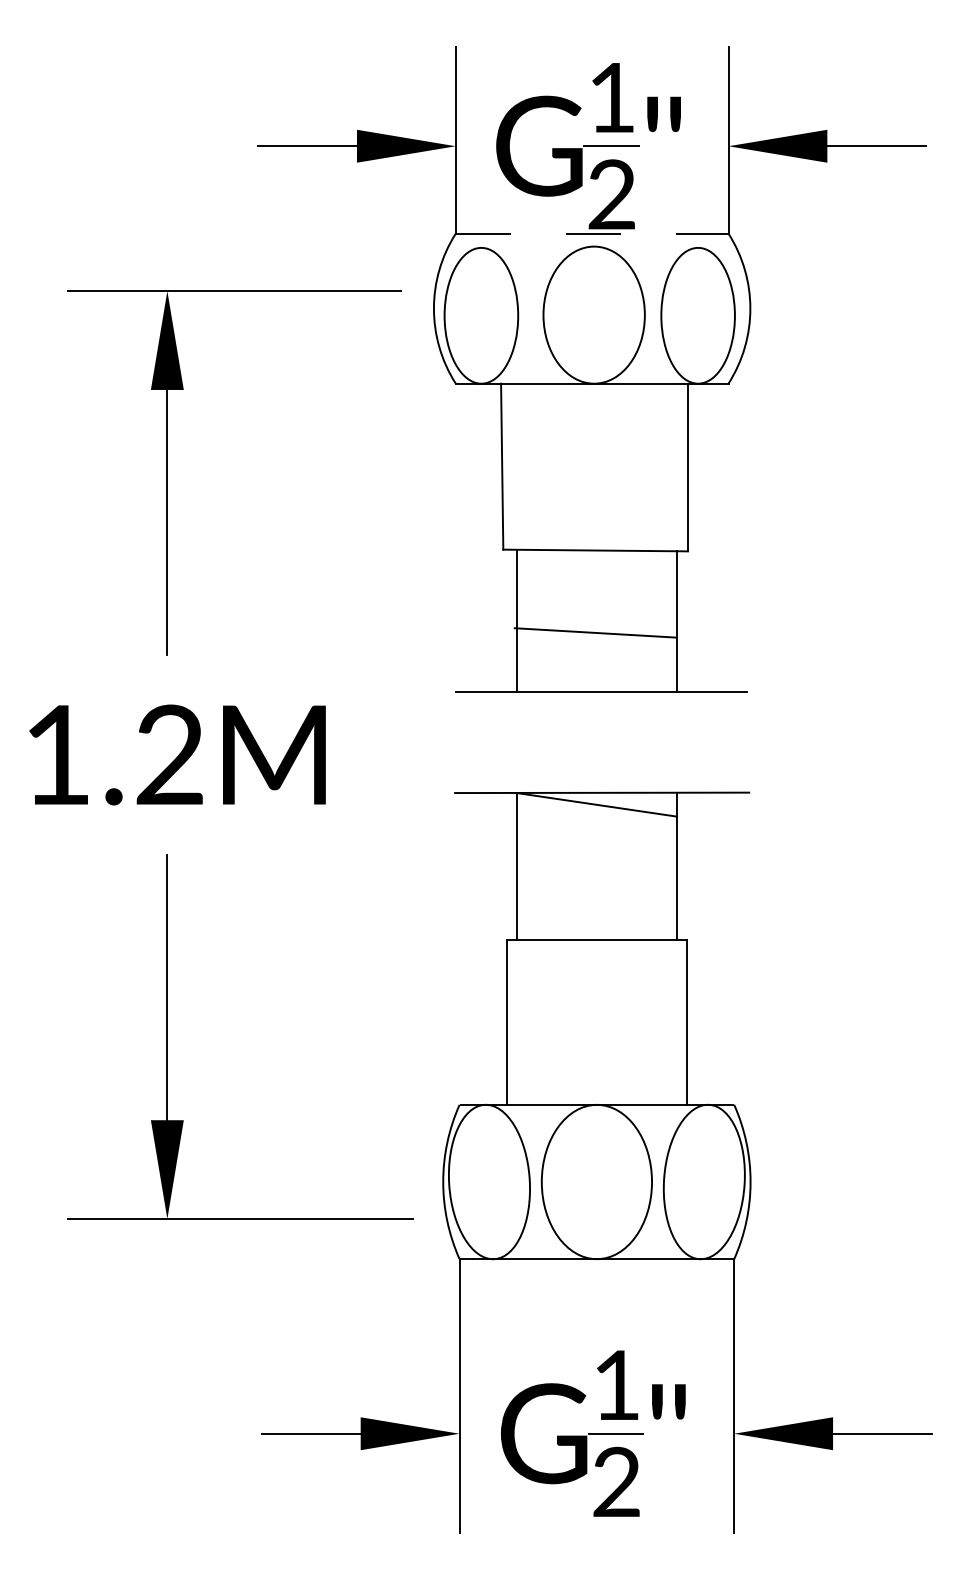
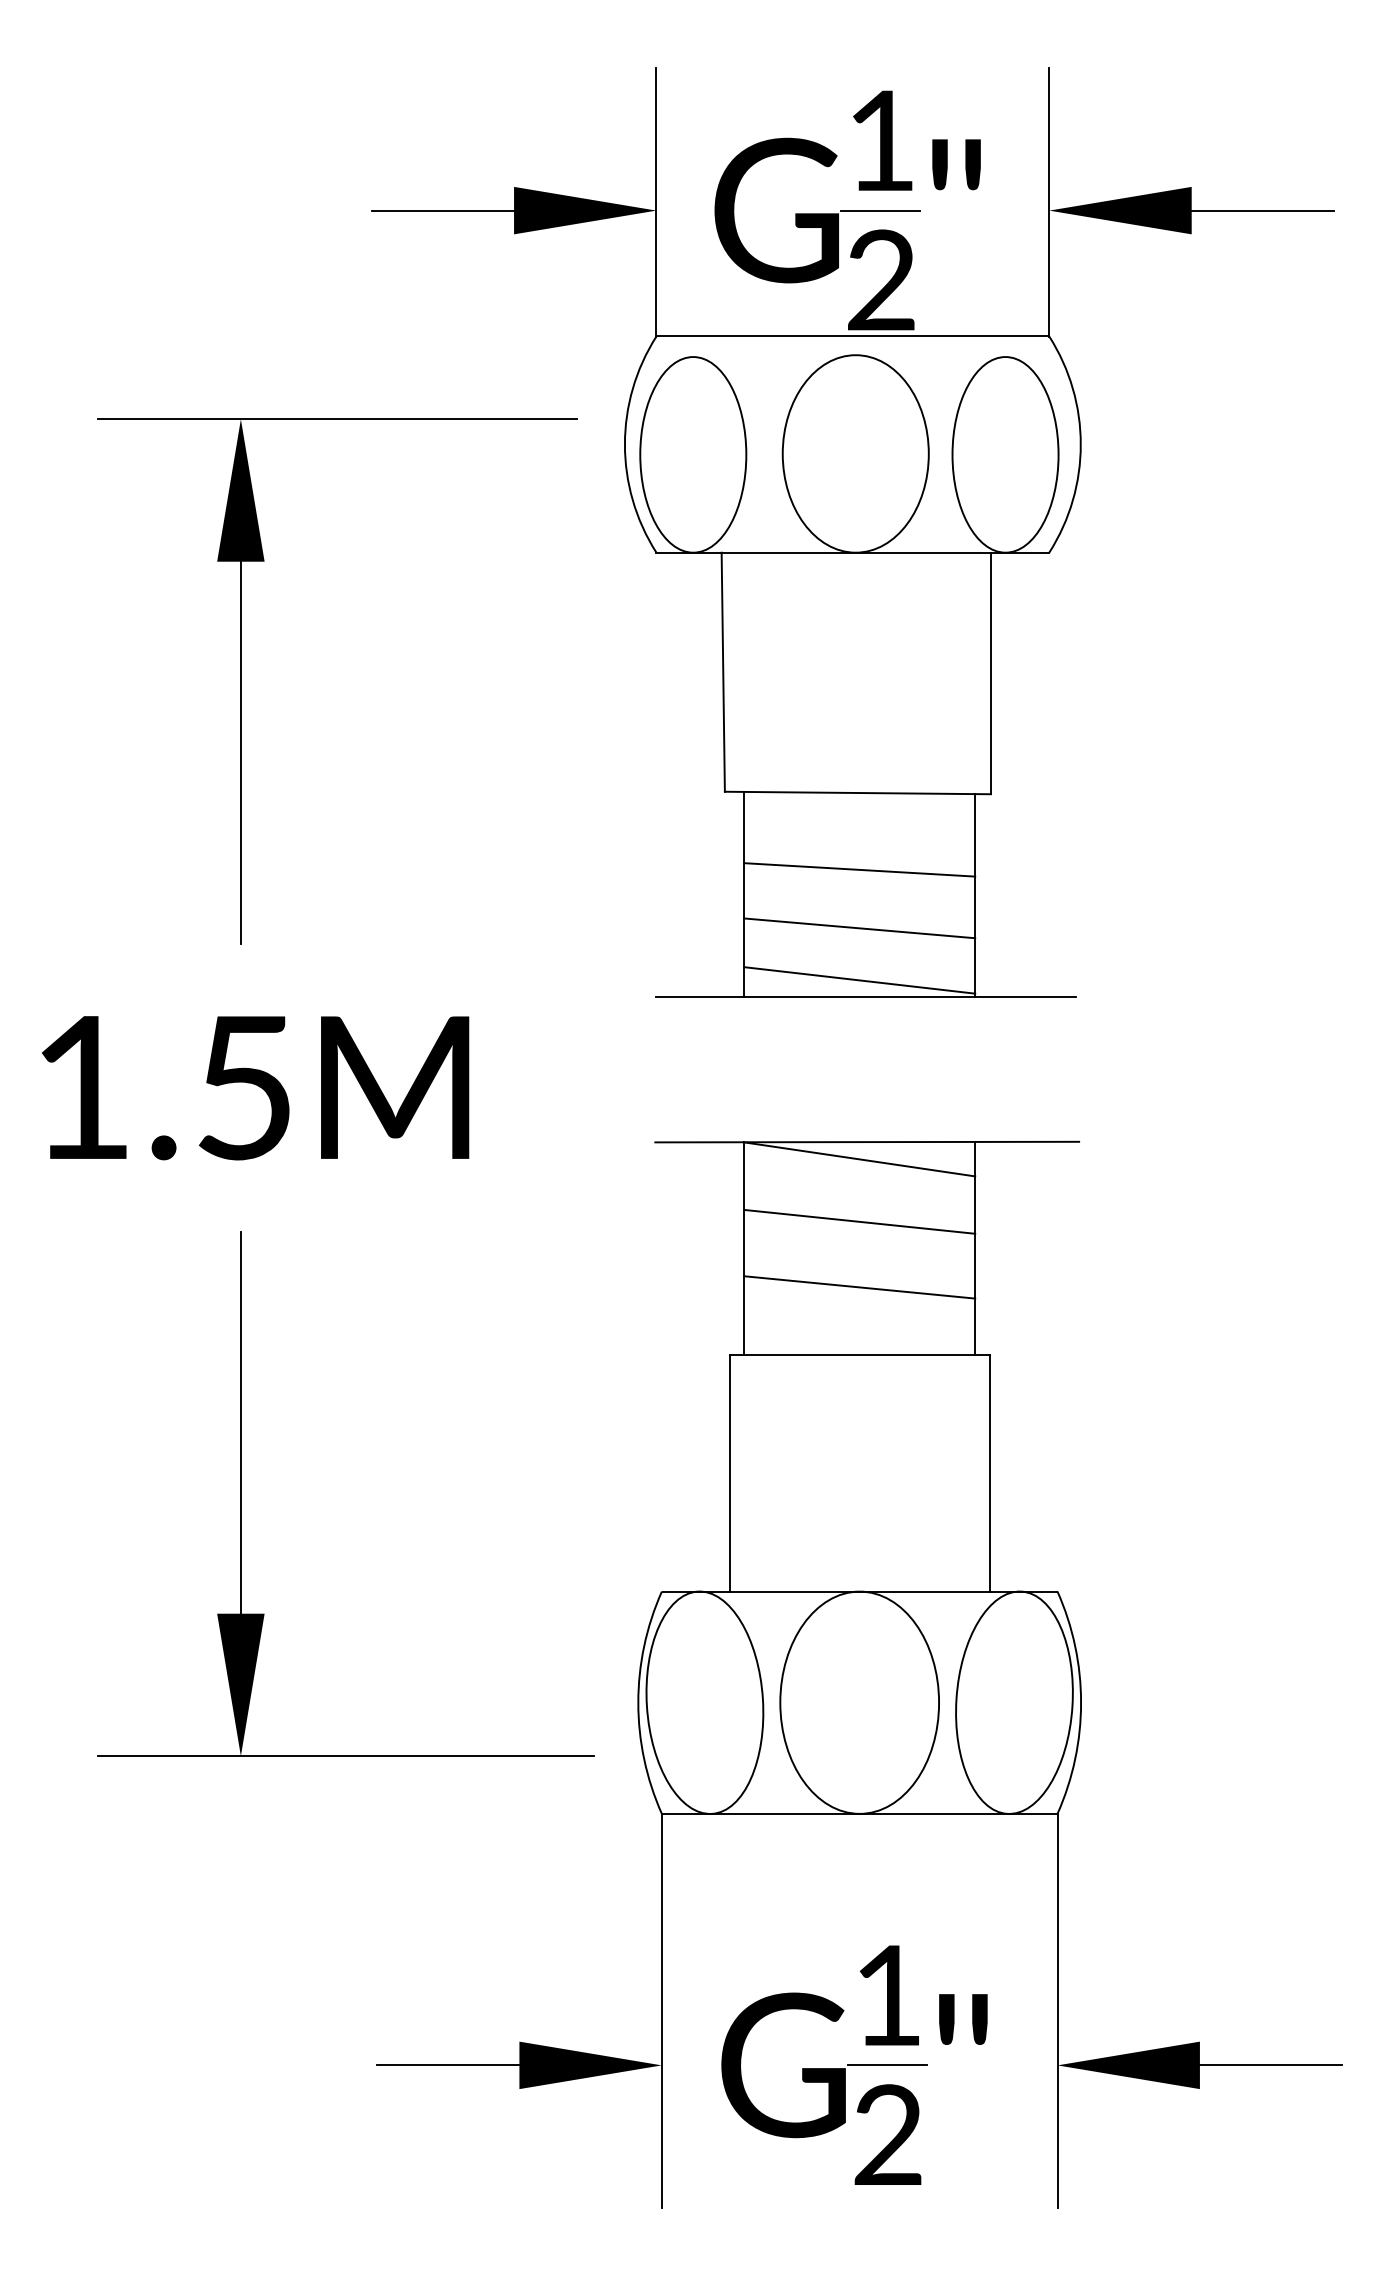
line: (592, 233) -> (853, 336), dashed -> solid
line: (594, 632) -> (859, 869), moved
line: (596, 644) -> (859, 928), added
line: (596, 680) -> (859, 980), added
text: (169, 754) -> (243, 1086), 1.2M -> 1.5M
line: (596, 847) -> (859, 1220), added
line: (596, 893) -> (859, 1287), added

